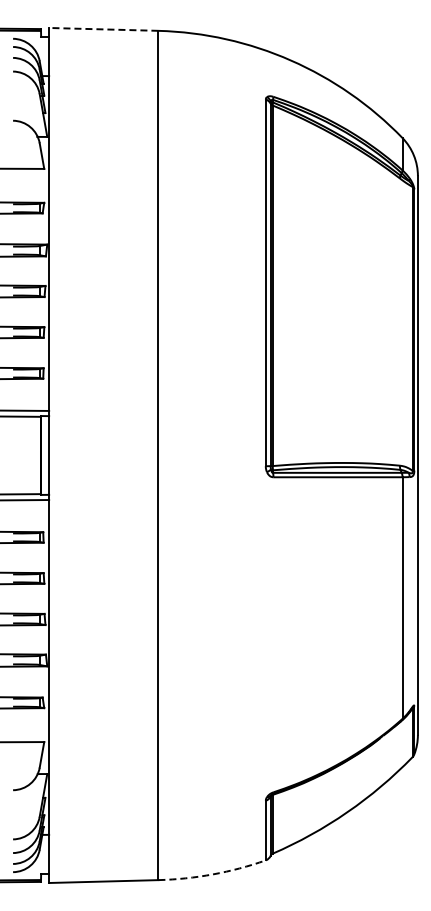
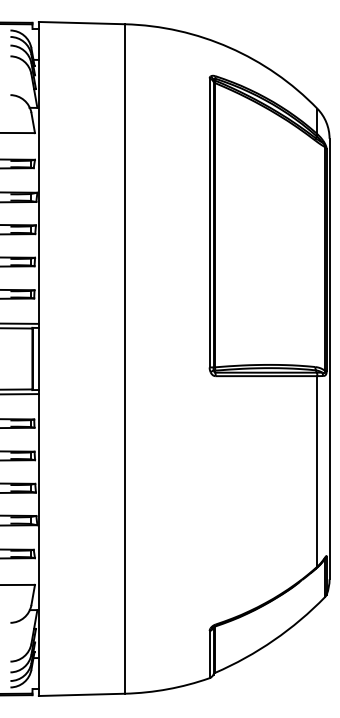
line: (103, 29) -> (81, 23), dashed -> solid
arc: (212, 874) -> (167, 689), dashed -> solid

